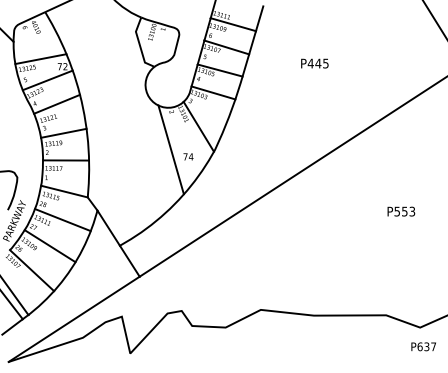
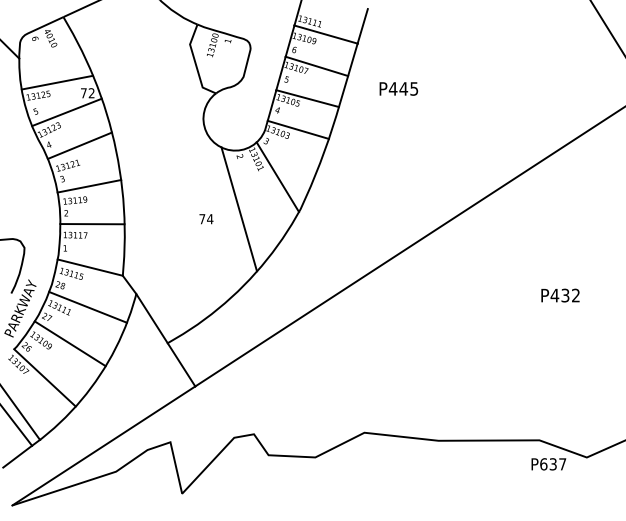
text: (314, 63) -> (398, 88), moved
text: (188, 157) -> (206, 219), moved
text: (404, 211) -> (564, 295), P553 -> P432
text: (423, 346) -> (548, 464), moved

